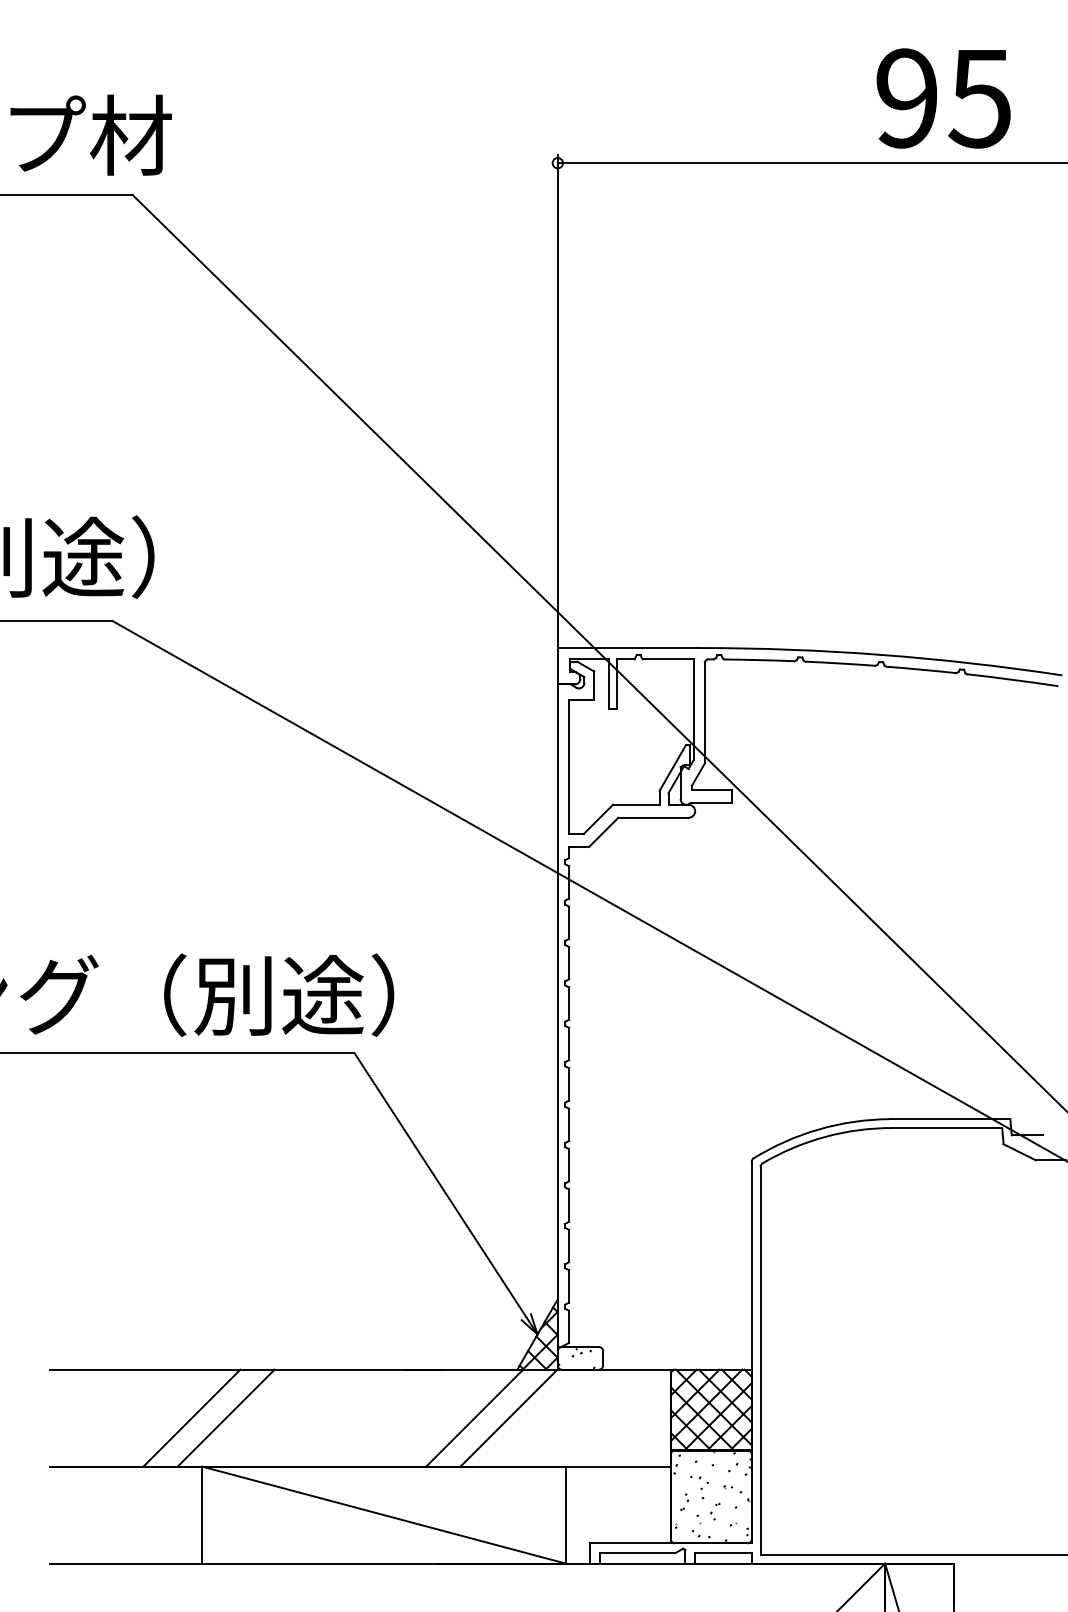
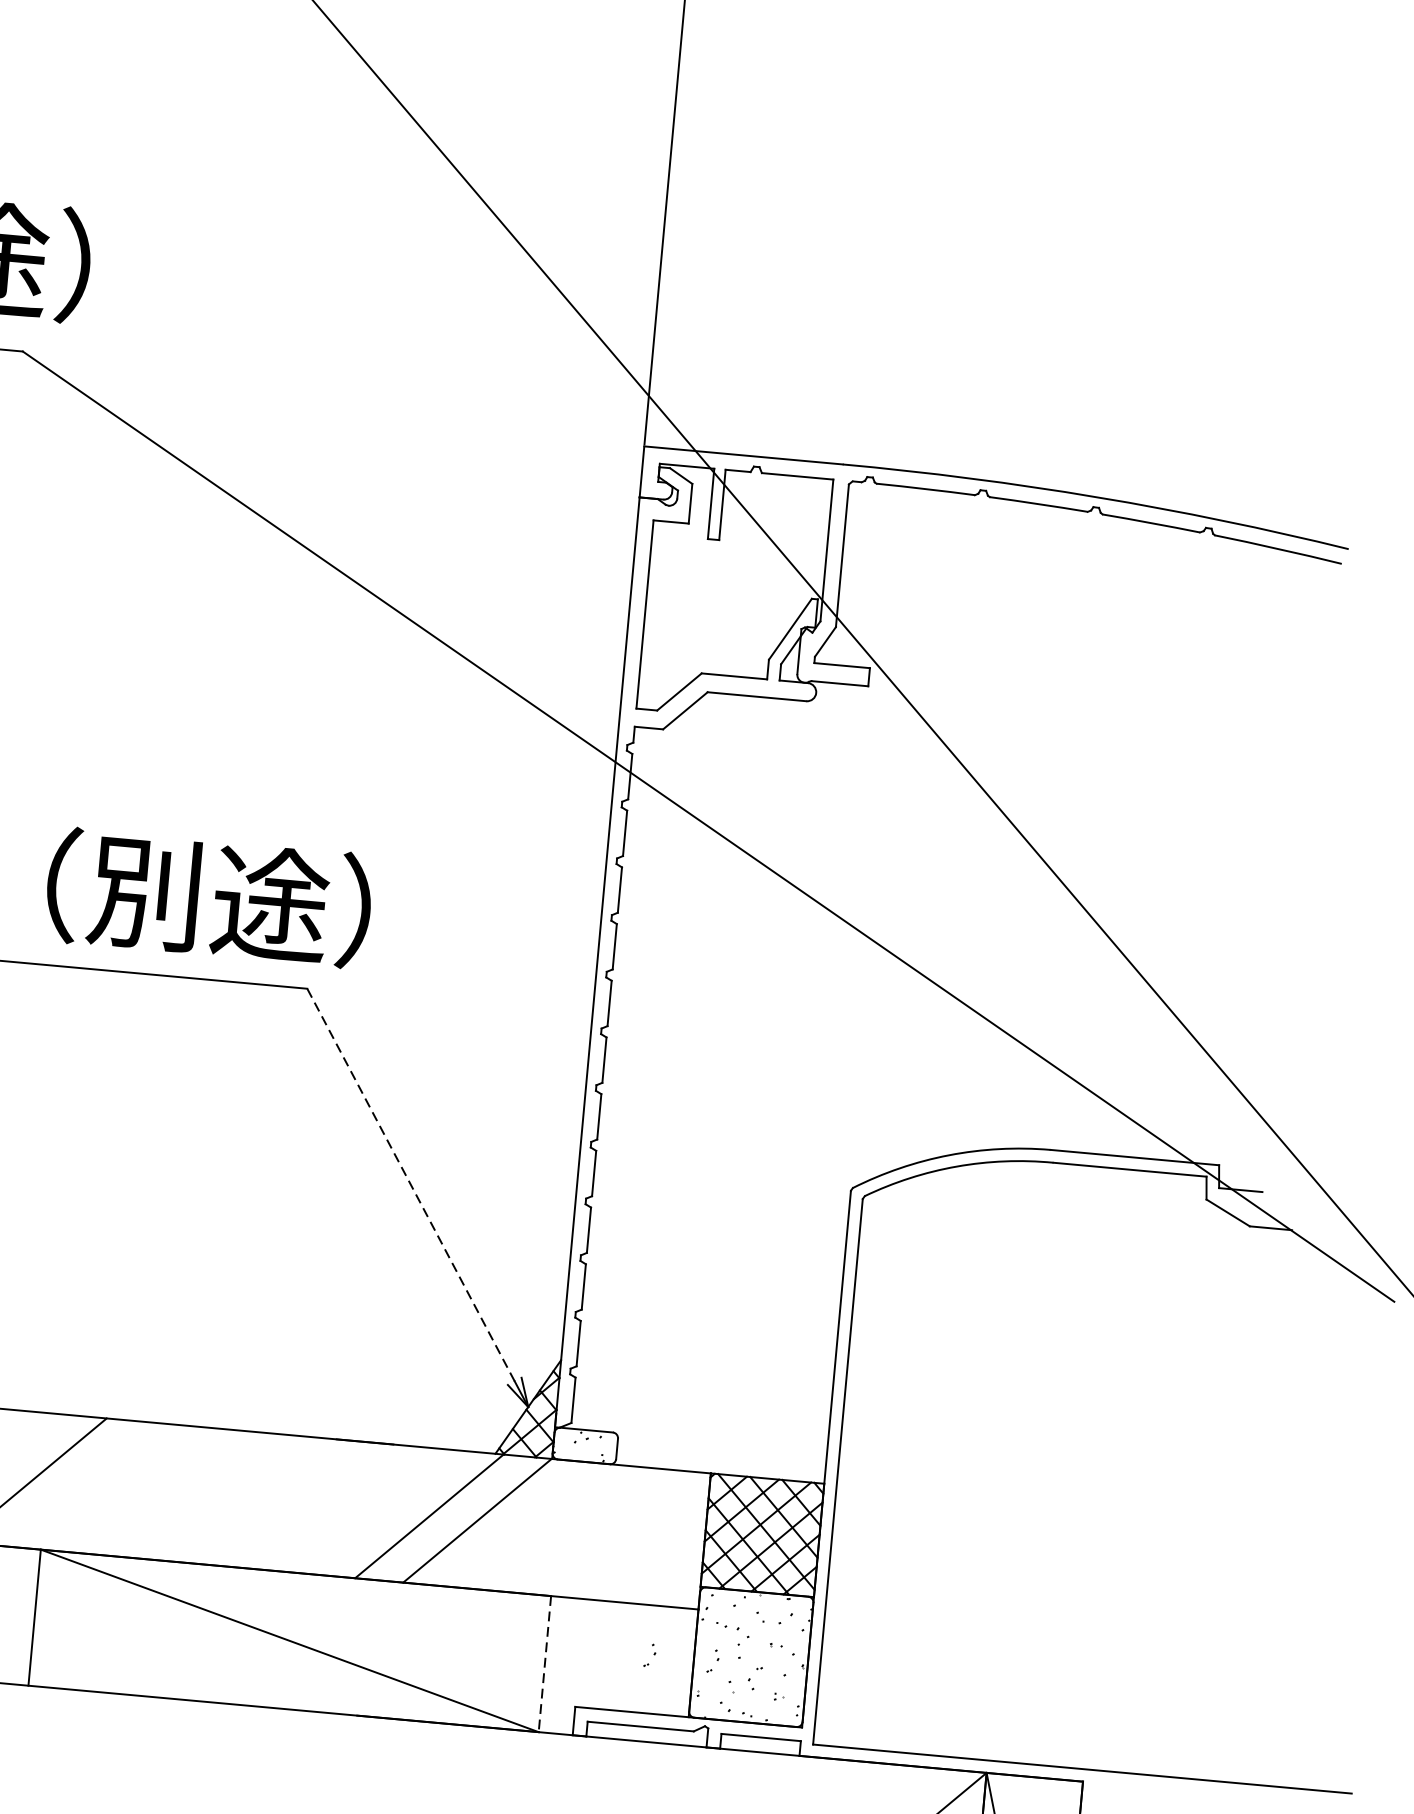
line: (440, 1185) -> (411, 1185), solid -> dashed
line: (225, 1417) -> (79, 1483), removed
part: (639, 1502) -> (649, 1655), added
line: (565, 1515) -> (544, 1664), solid -> dashed

